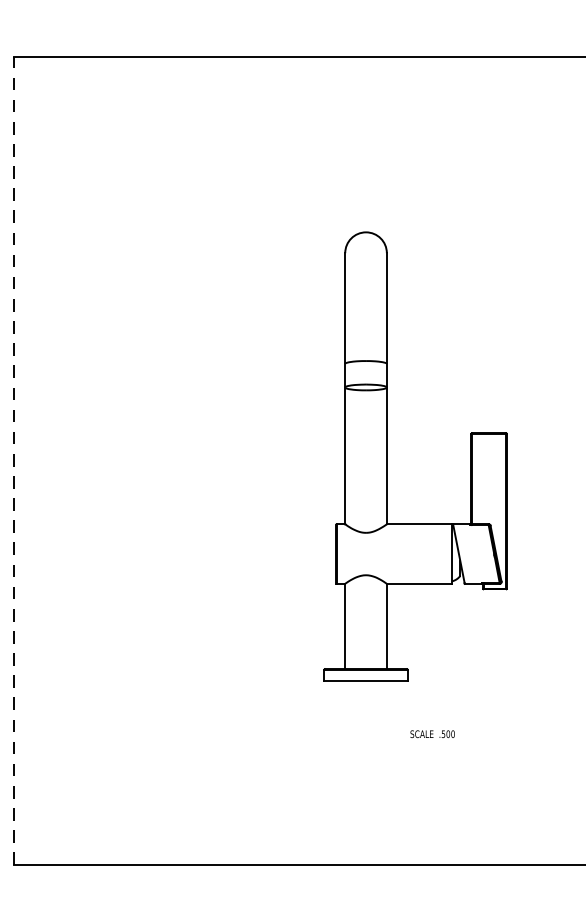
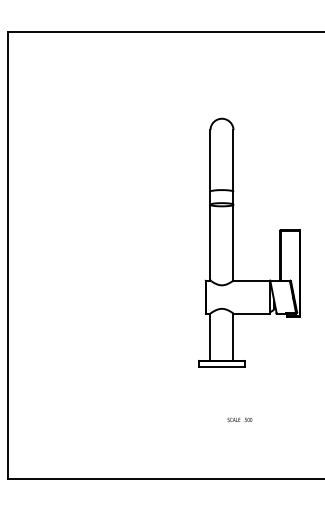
part: (386, 455) -> (233, 242), moved
line: (13, 461) -> (7, 255), dashed -> solid
text: (431, 733) -> (239, 419), moved

